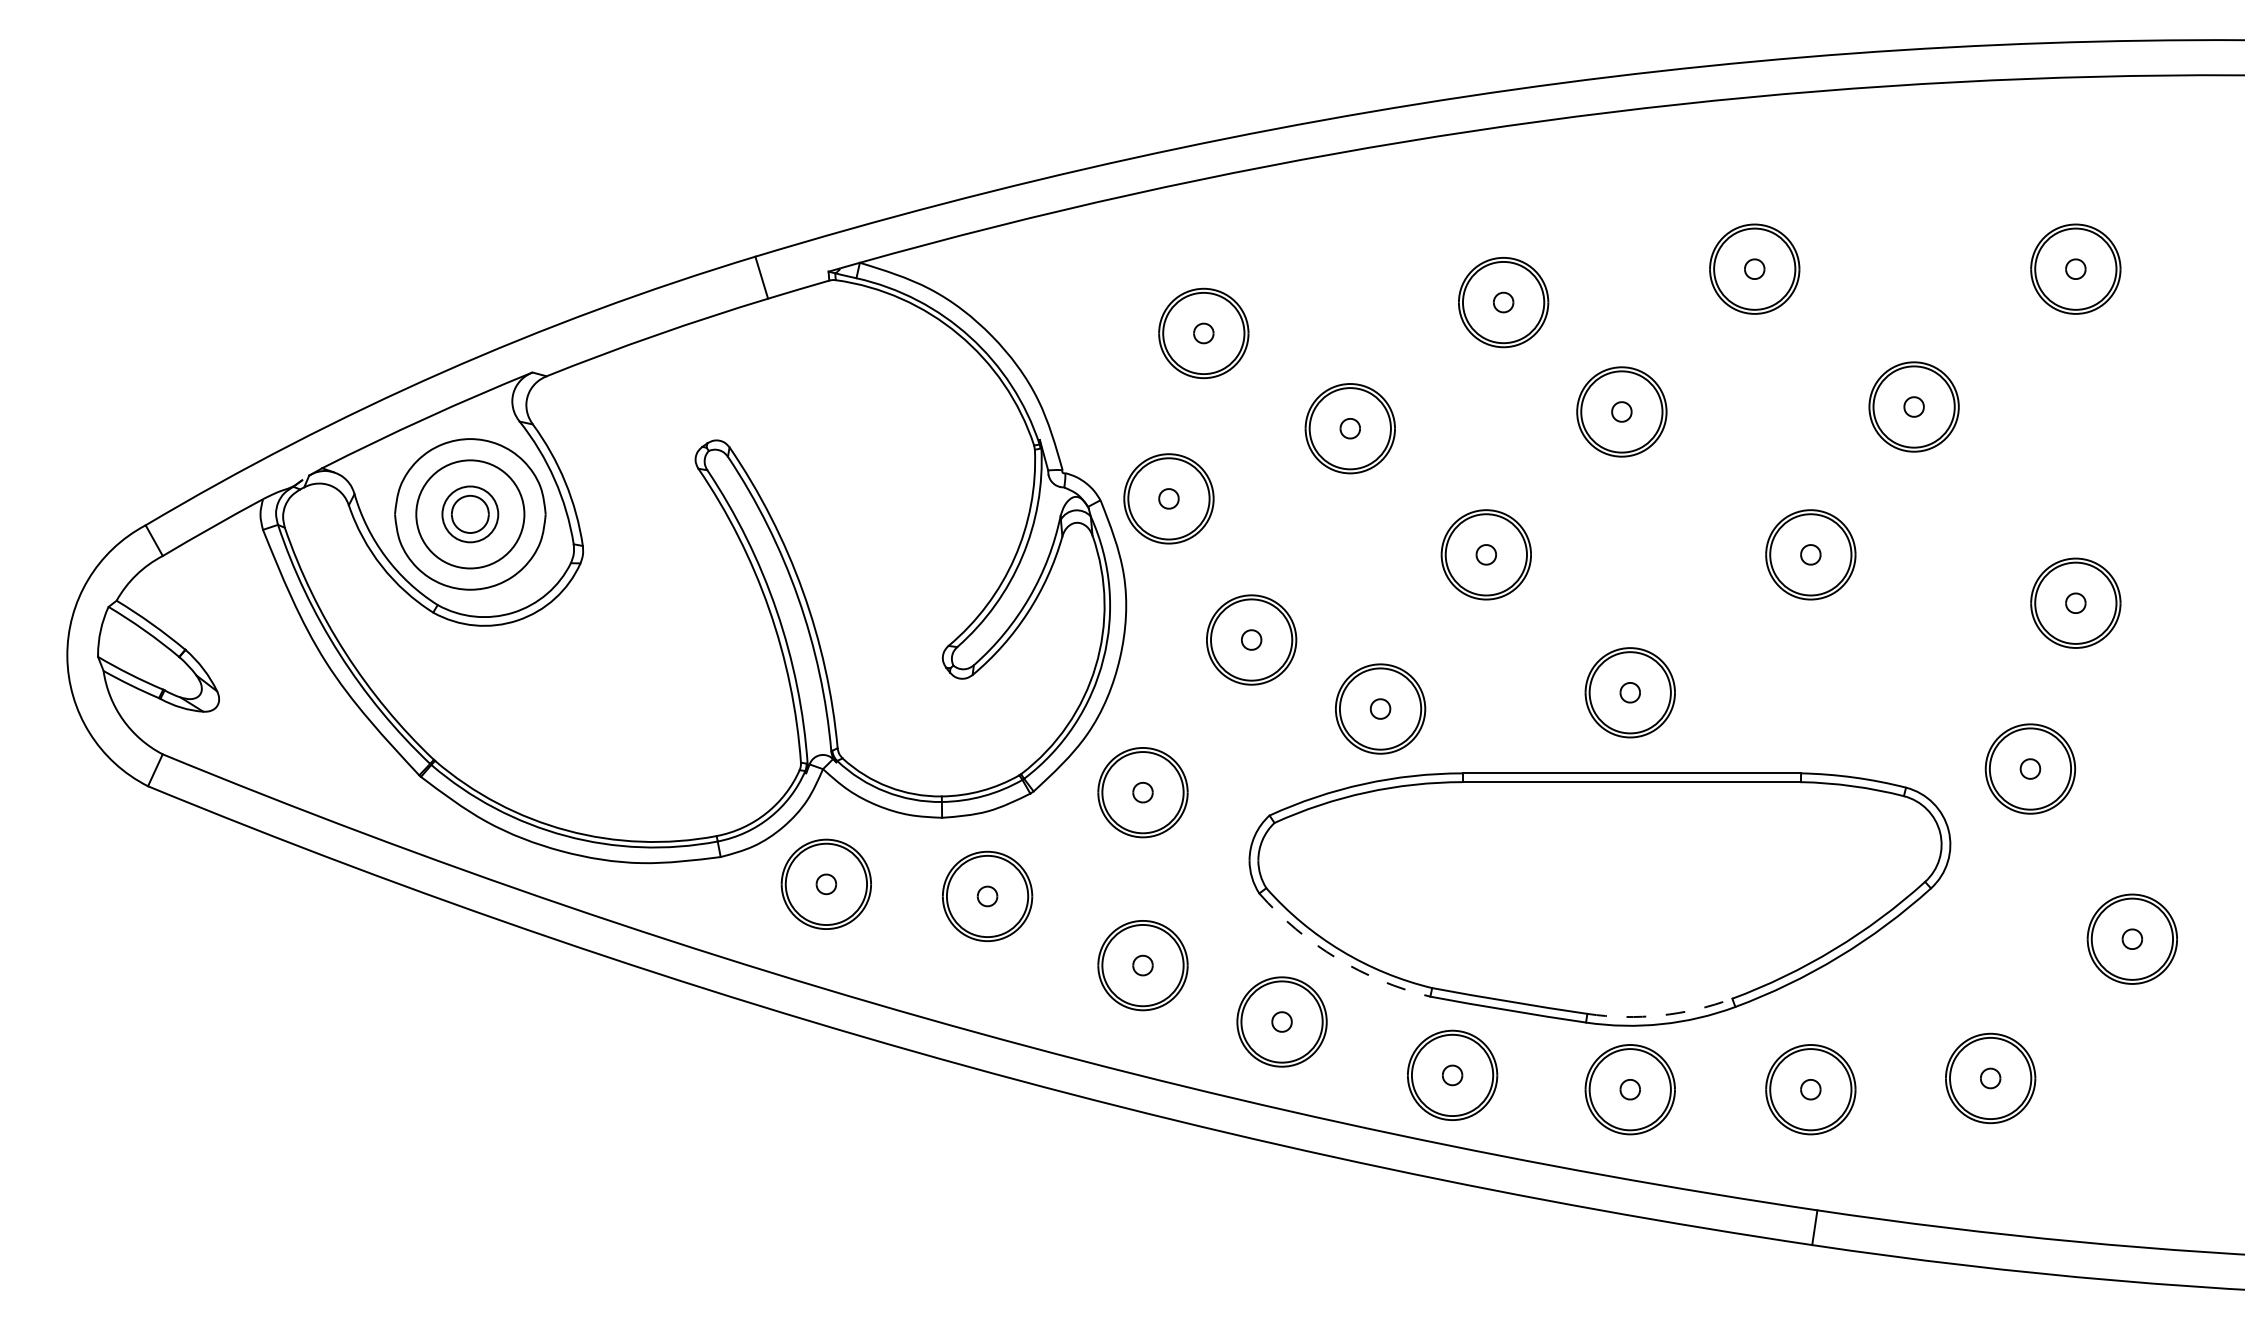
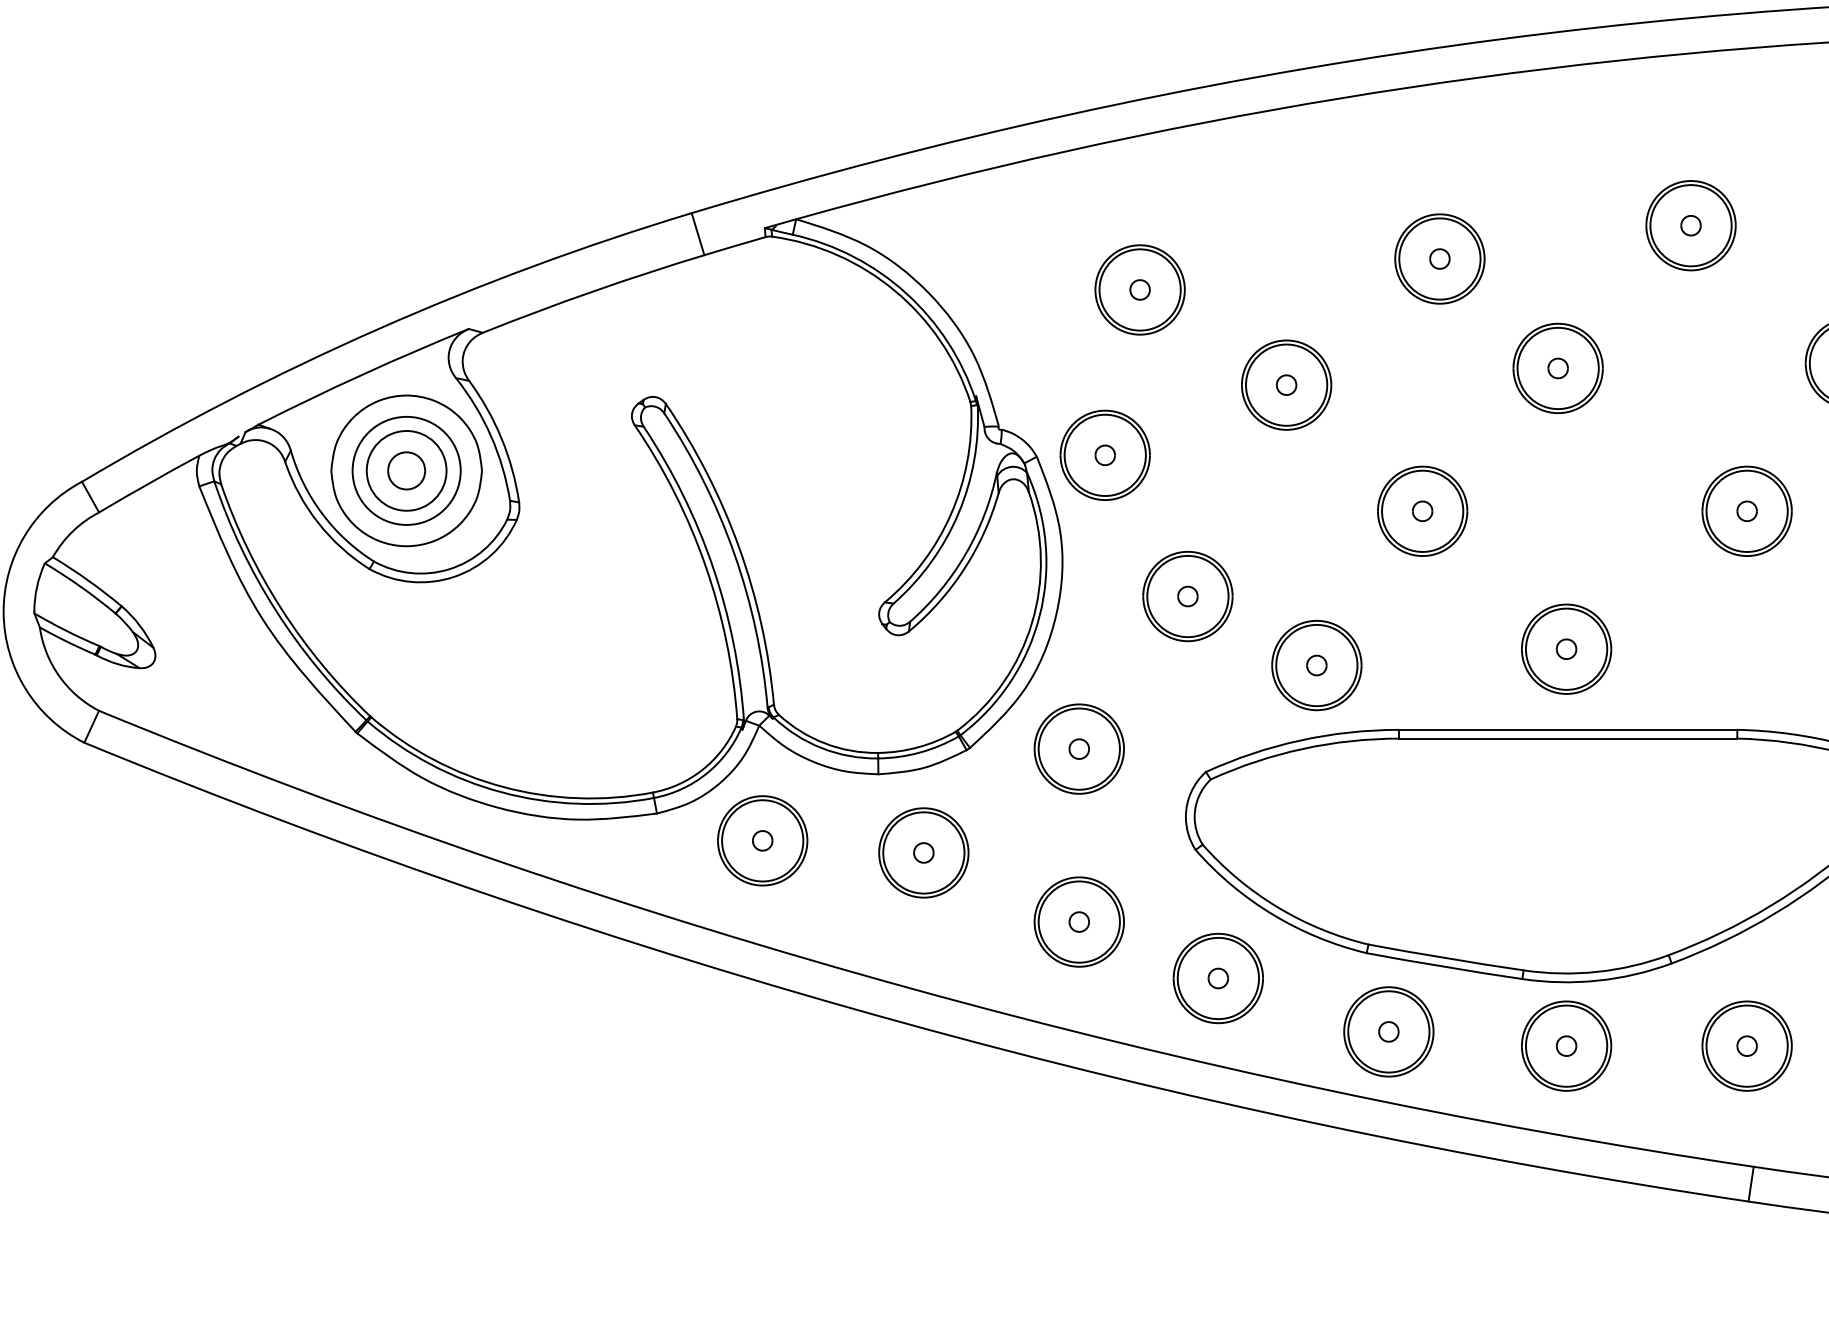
circle: (470, 514) -> (406, 470), size x1.43
arc: (1336, 958) -> (1272, 914), dashed -> solid
arc: (1660, 1015) -> (1596, 971), dashed -> solid

